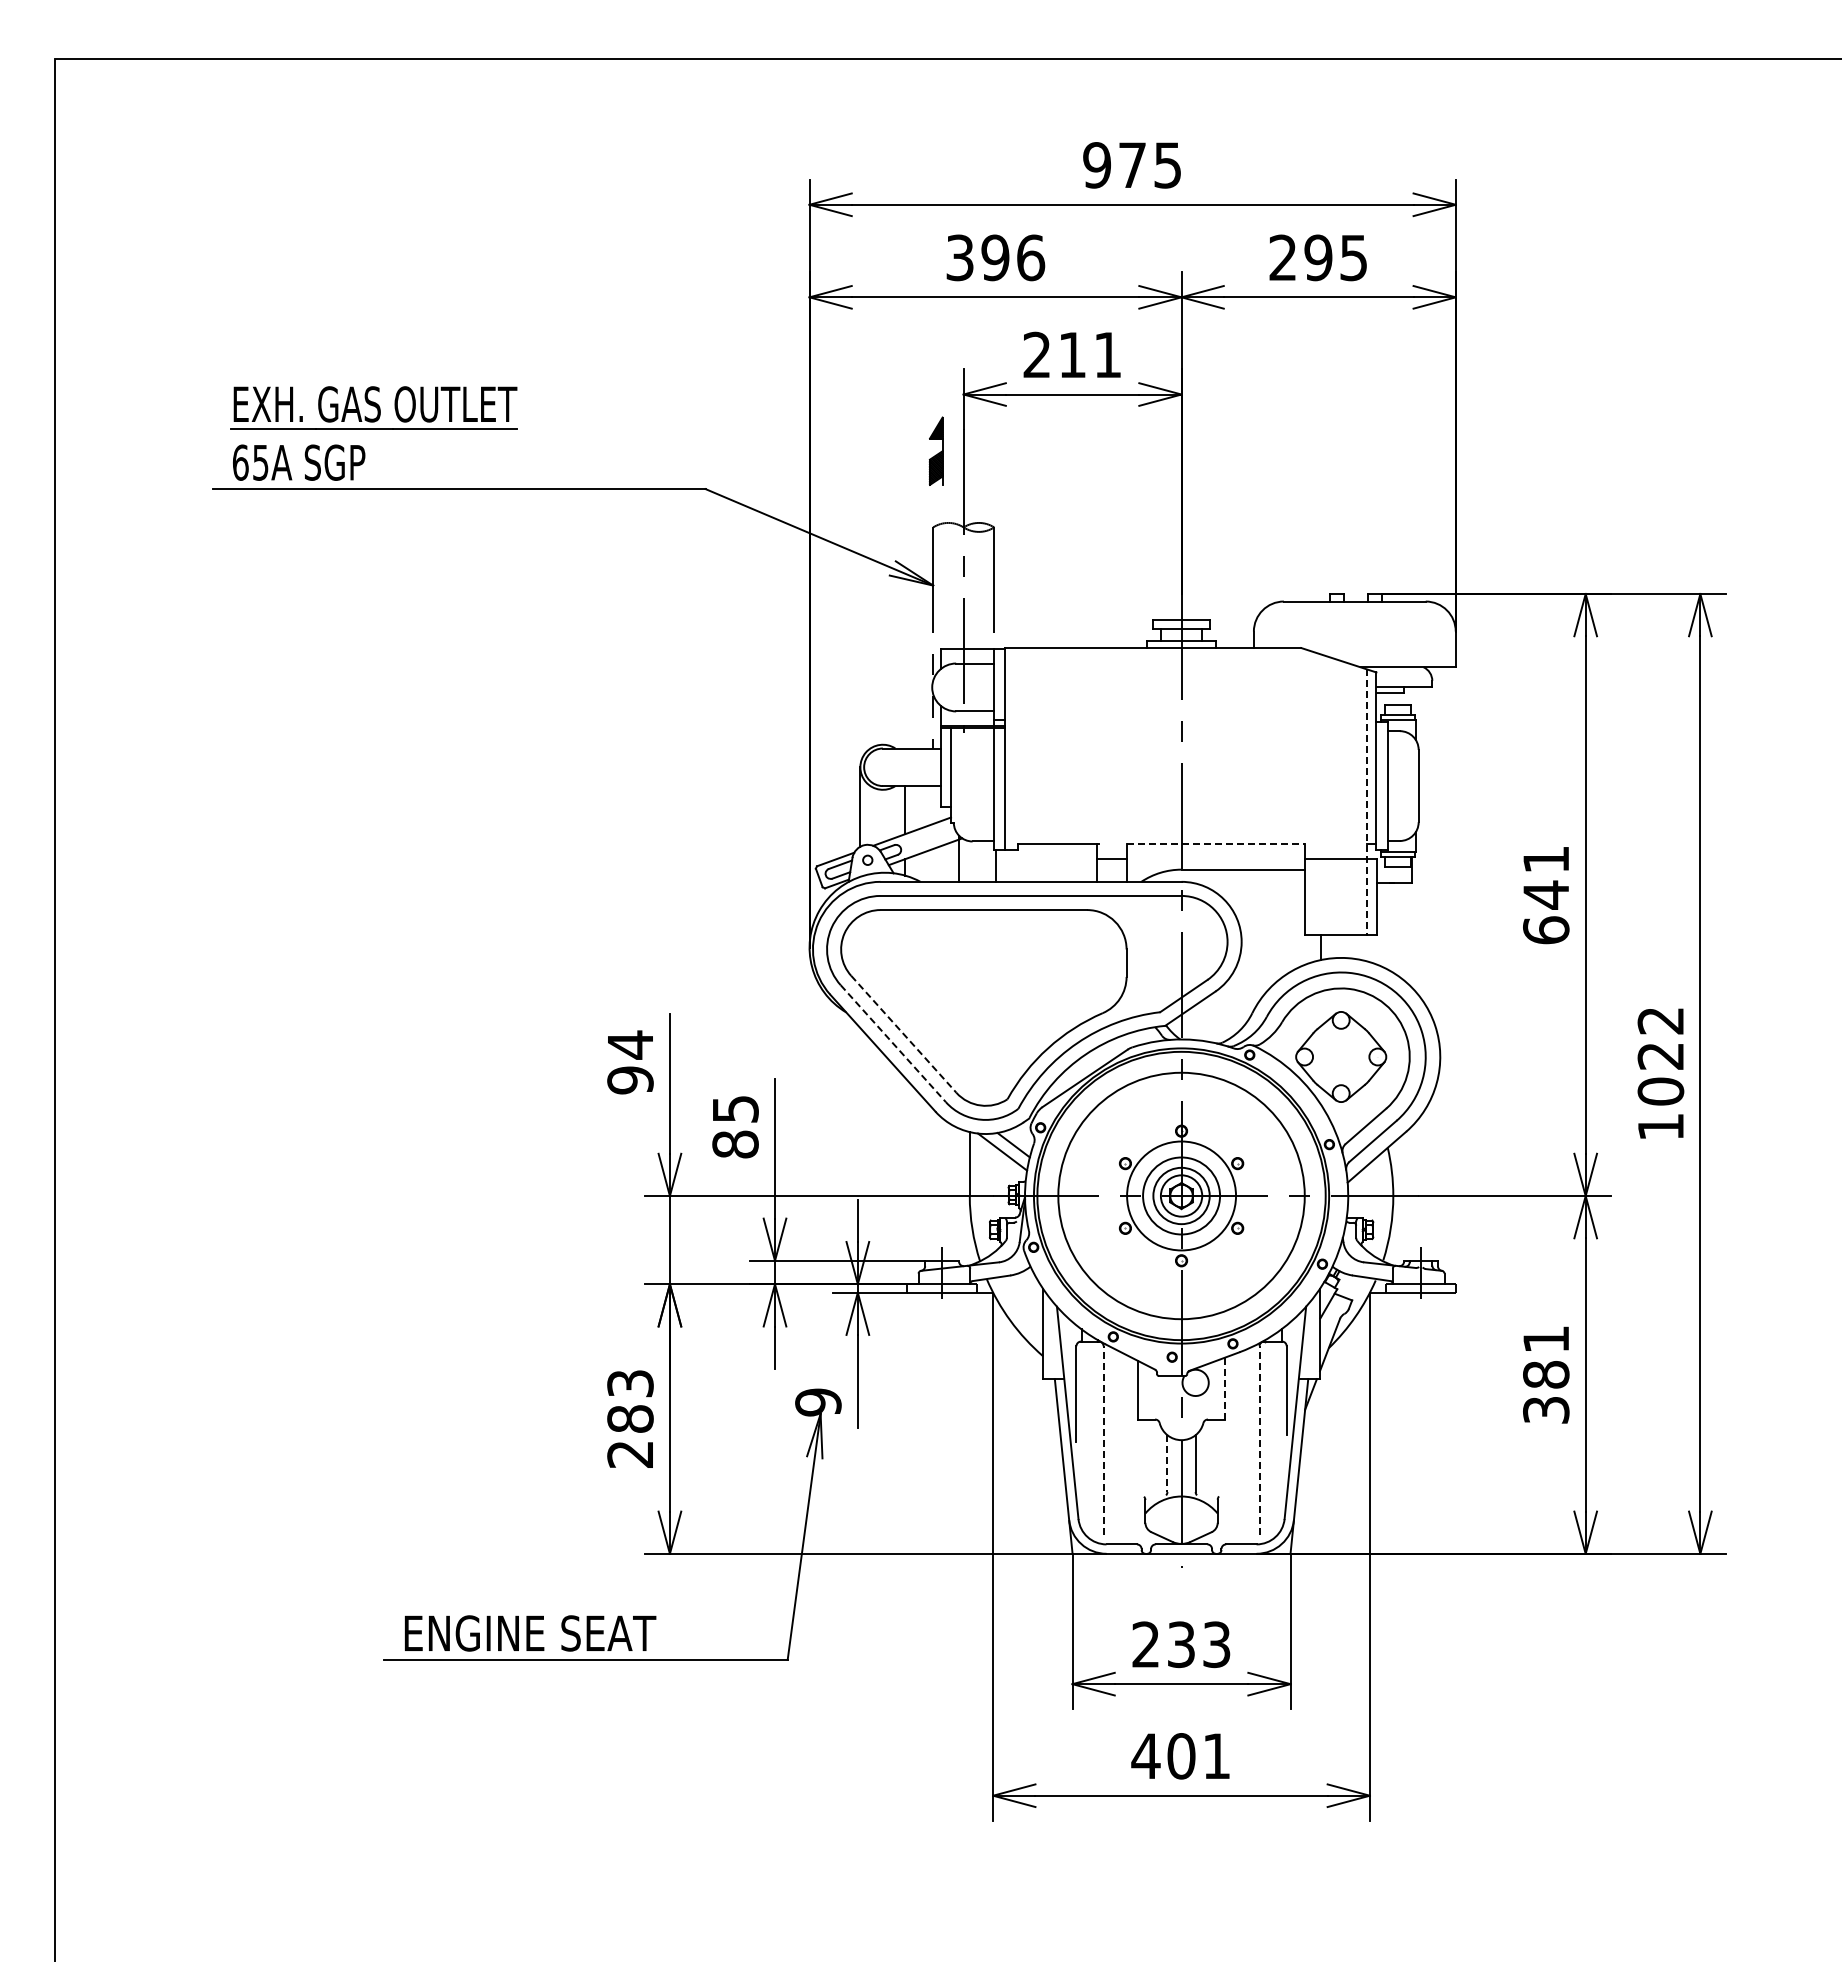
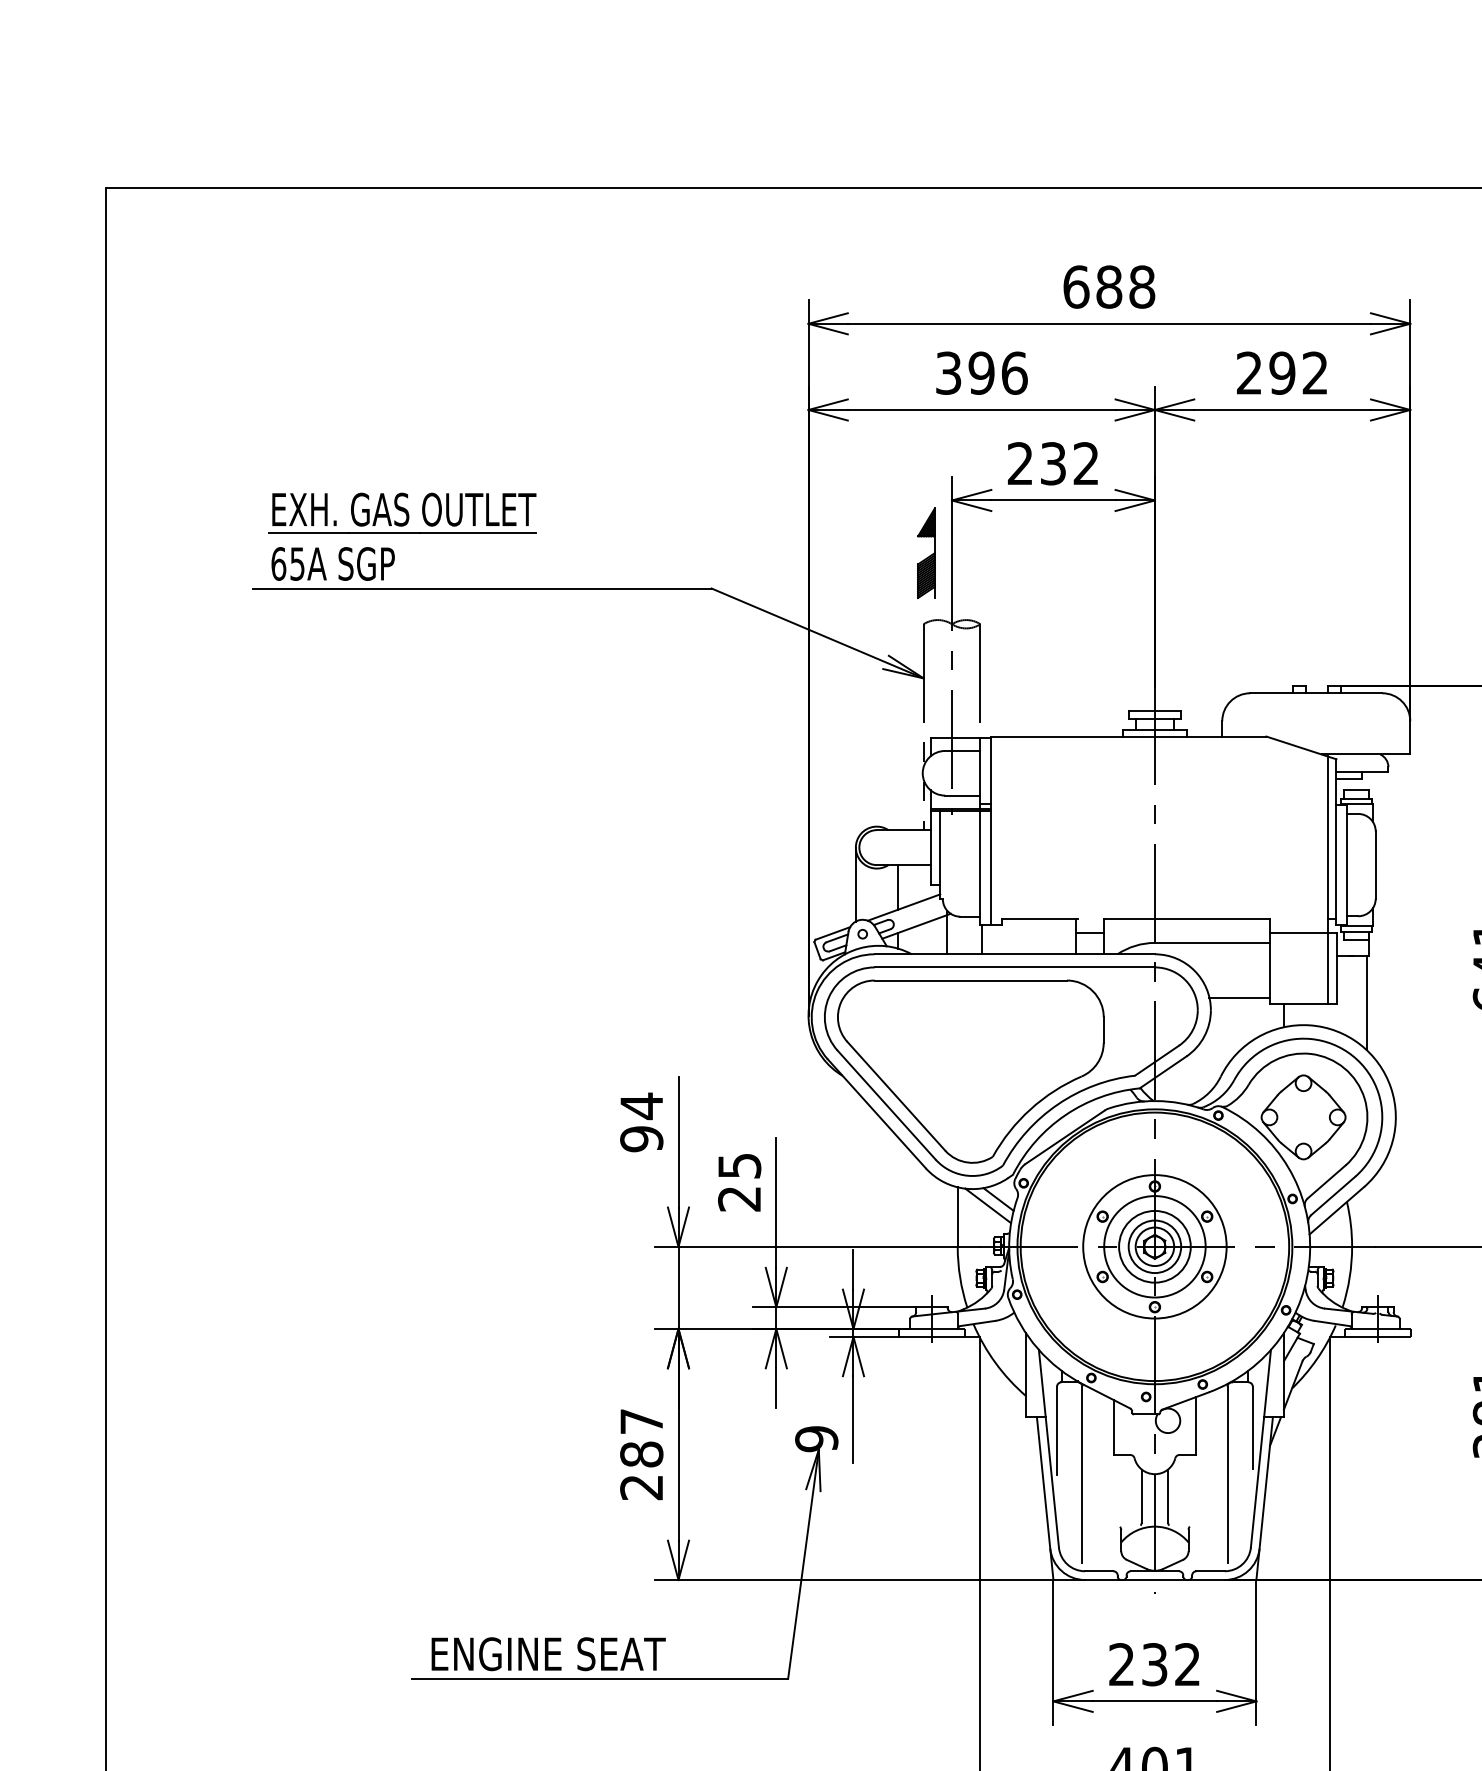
text: (1132, 165) -> (1109, 287), 975 -> 688
text: (1353, 257) -> (1315, 372), 295 -> 292
text: (1089, 354) -> (1069, 463), 211 -> 232
part: (936, 451) -> (926, 553), size x1.43
line: (1367, 802) -> (1328, 880), dashed -> solid
line: (1216, 844) -> (1187, 919), dashed -> solid
line: (1272, 928) -> (1239, 997), added
line: (1408, 933) -> (1366, 1002), added
line: (903, 1034) -> (895, 1096), dashed -> solid
line: (893, 1043) -> (886, 1104), dashed -> solid
text: (735, 1144) -> (739, 1198), 85 -> 25
circle: (1181, 1195) -> (1154, 1246), size x0.62
text: (630, 1383) -> (641, 1421), 283 -> 287
line: (1225, 1388) -> (1195, 1426), dashed -> solid
line: (1103, 1440) -> (1082, 1474), dashed -> solid
line: (1259, 1440) -> (1227, 1474), dashed -> solid
line: (1167, 1464) -> (1141, 1496), dashed -> solid
text: (1216, 1644) -> (1187, 1664), 233 -> 232

